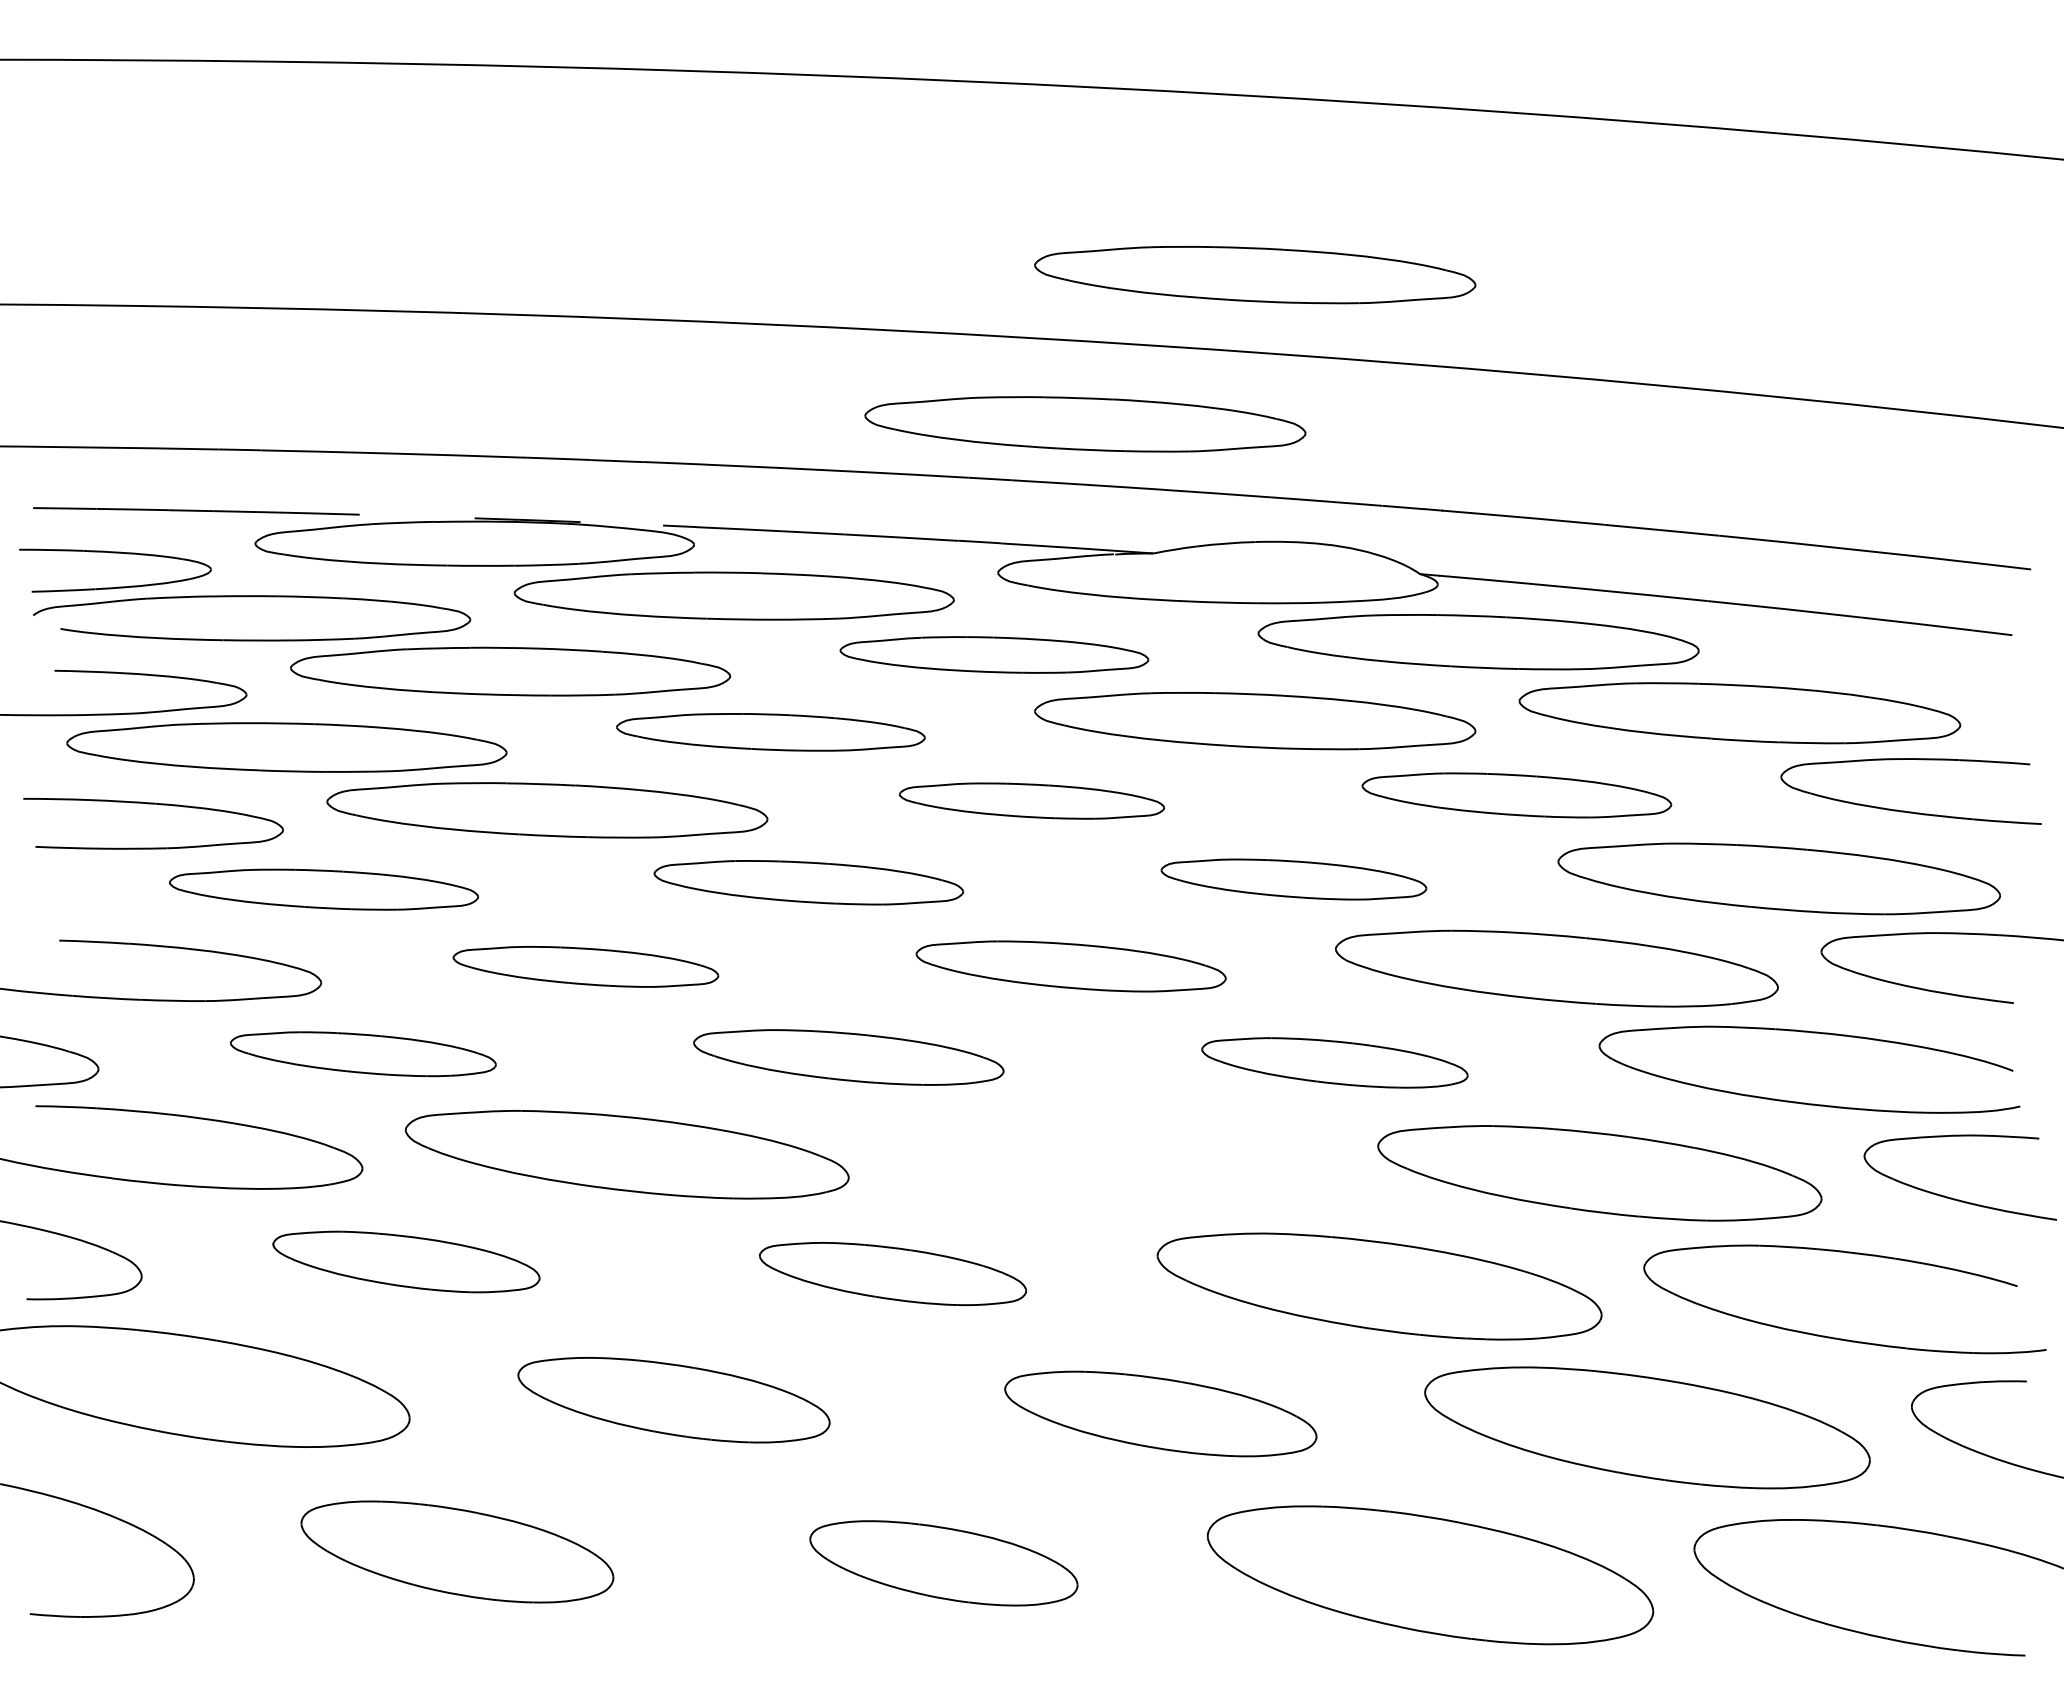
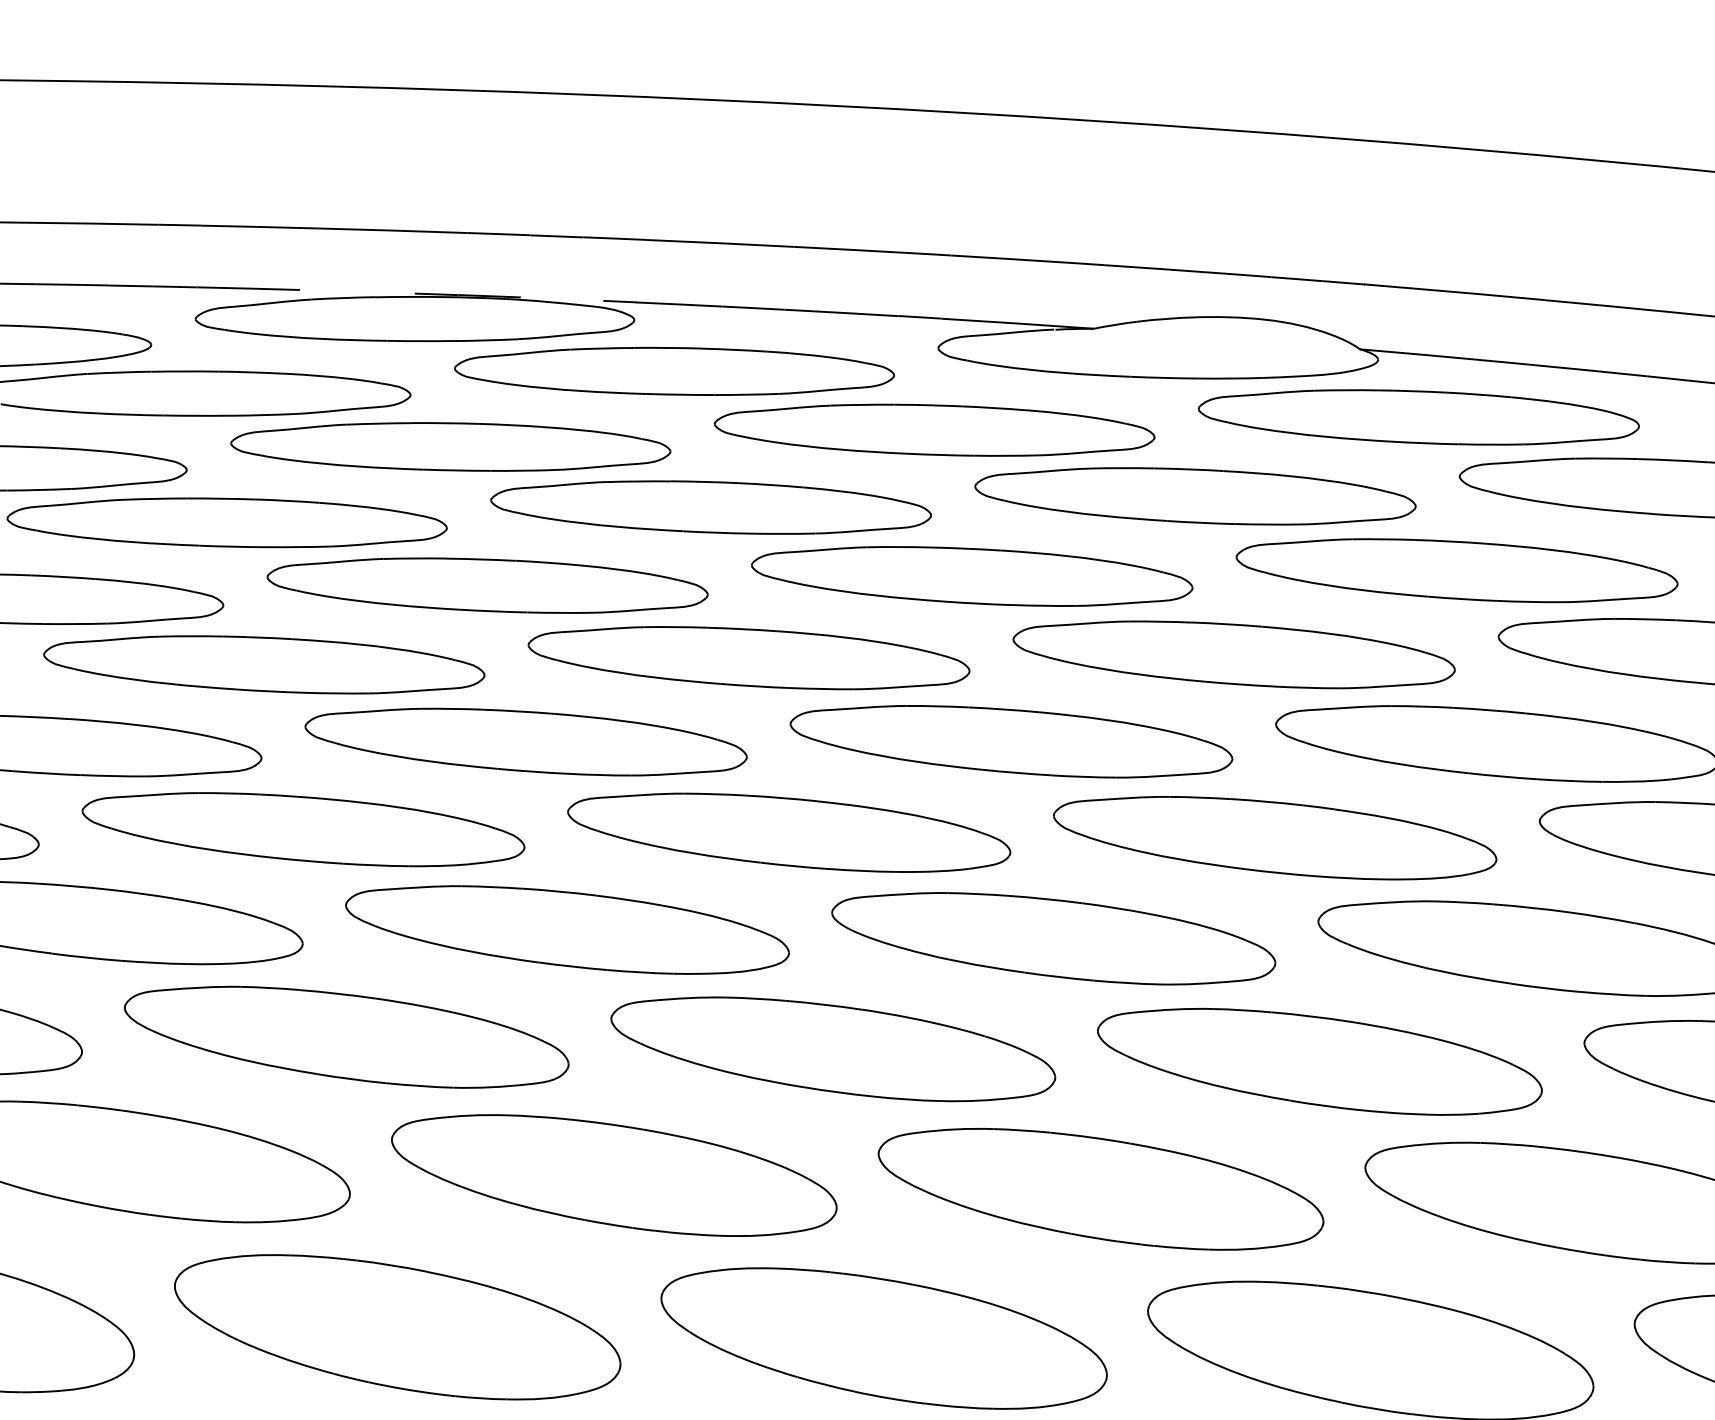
part: (1255, 275) -> (1195, 50), removed
part: (1085, 424) -> (1025, 199), removed
part: (994, 654) -> (934, 429), size x1.43
part: (770, 732) -> (710, 507), size x1.43
part: (1516, 795) -> (1456, 570), size x1.43
part: (1031, 800) -> (971, 575), size x1.67
part: (1293, 879) -> (1233, 654), size x1.67
part: (808, 882) -> (748, 657), size x1.43
part: (323, 889) -> (263, 664), size x1.43
part: (585, 966) -> (525, 741), size x1.67
part: (1070, 966) -> (1010, 741), size x1.43
part: (363, 1053) -> (303, 828), size x1.67
part: (848, 1057) -> (788, 832), size x1.43
part: (1334, 1062) -> (1274, 837), size x1.67
part: (1113, 1163) -> (1053, 938), added
part: (406, 1261) -> (346, 1036), size x1.67
part: (892, 1273) -> (832, 1048), size x1.67
part: (673, 1399) -> (613, 1174), size x1.43
part: (1160, 1413) -> (1100, 1188), size x1.43
part: (457, 1551) -> (397, 1326), size x1.43
part: (943, 1563) -> (883, 1338), size x1.67

